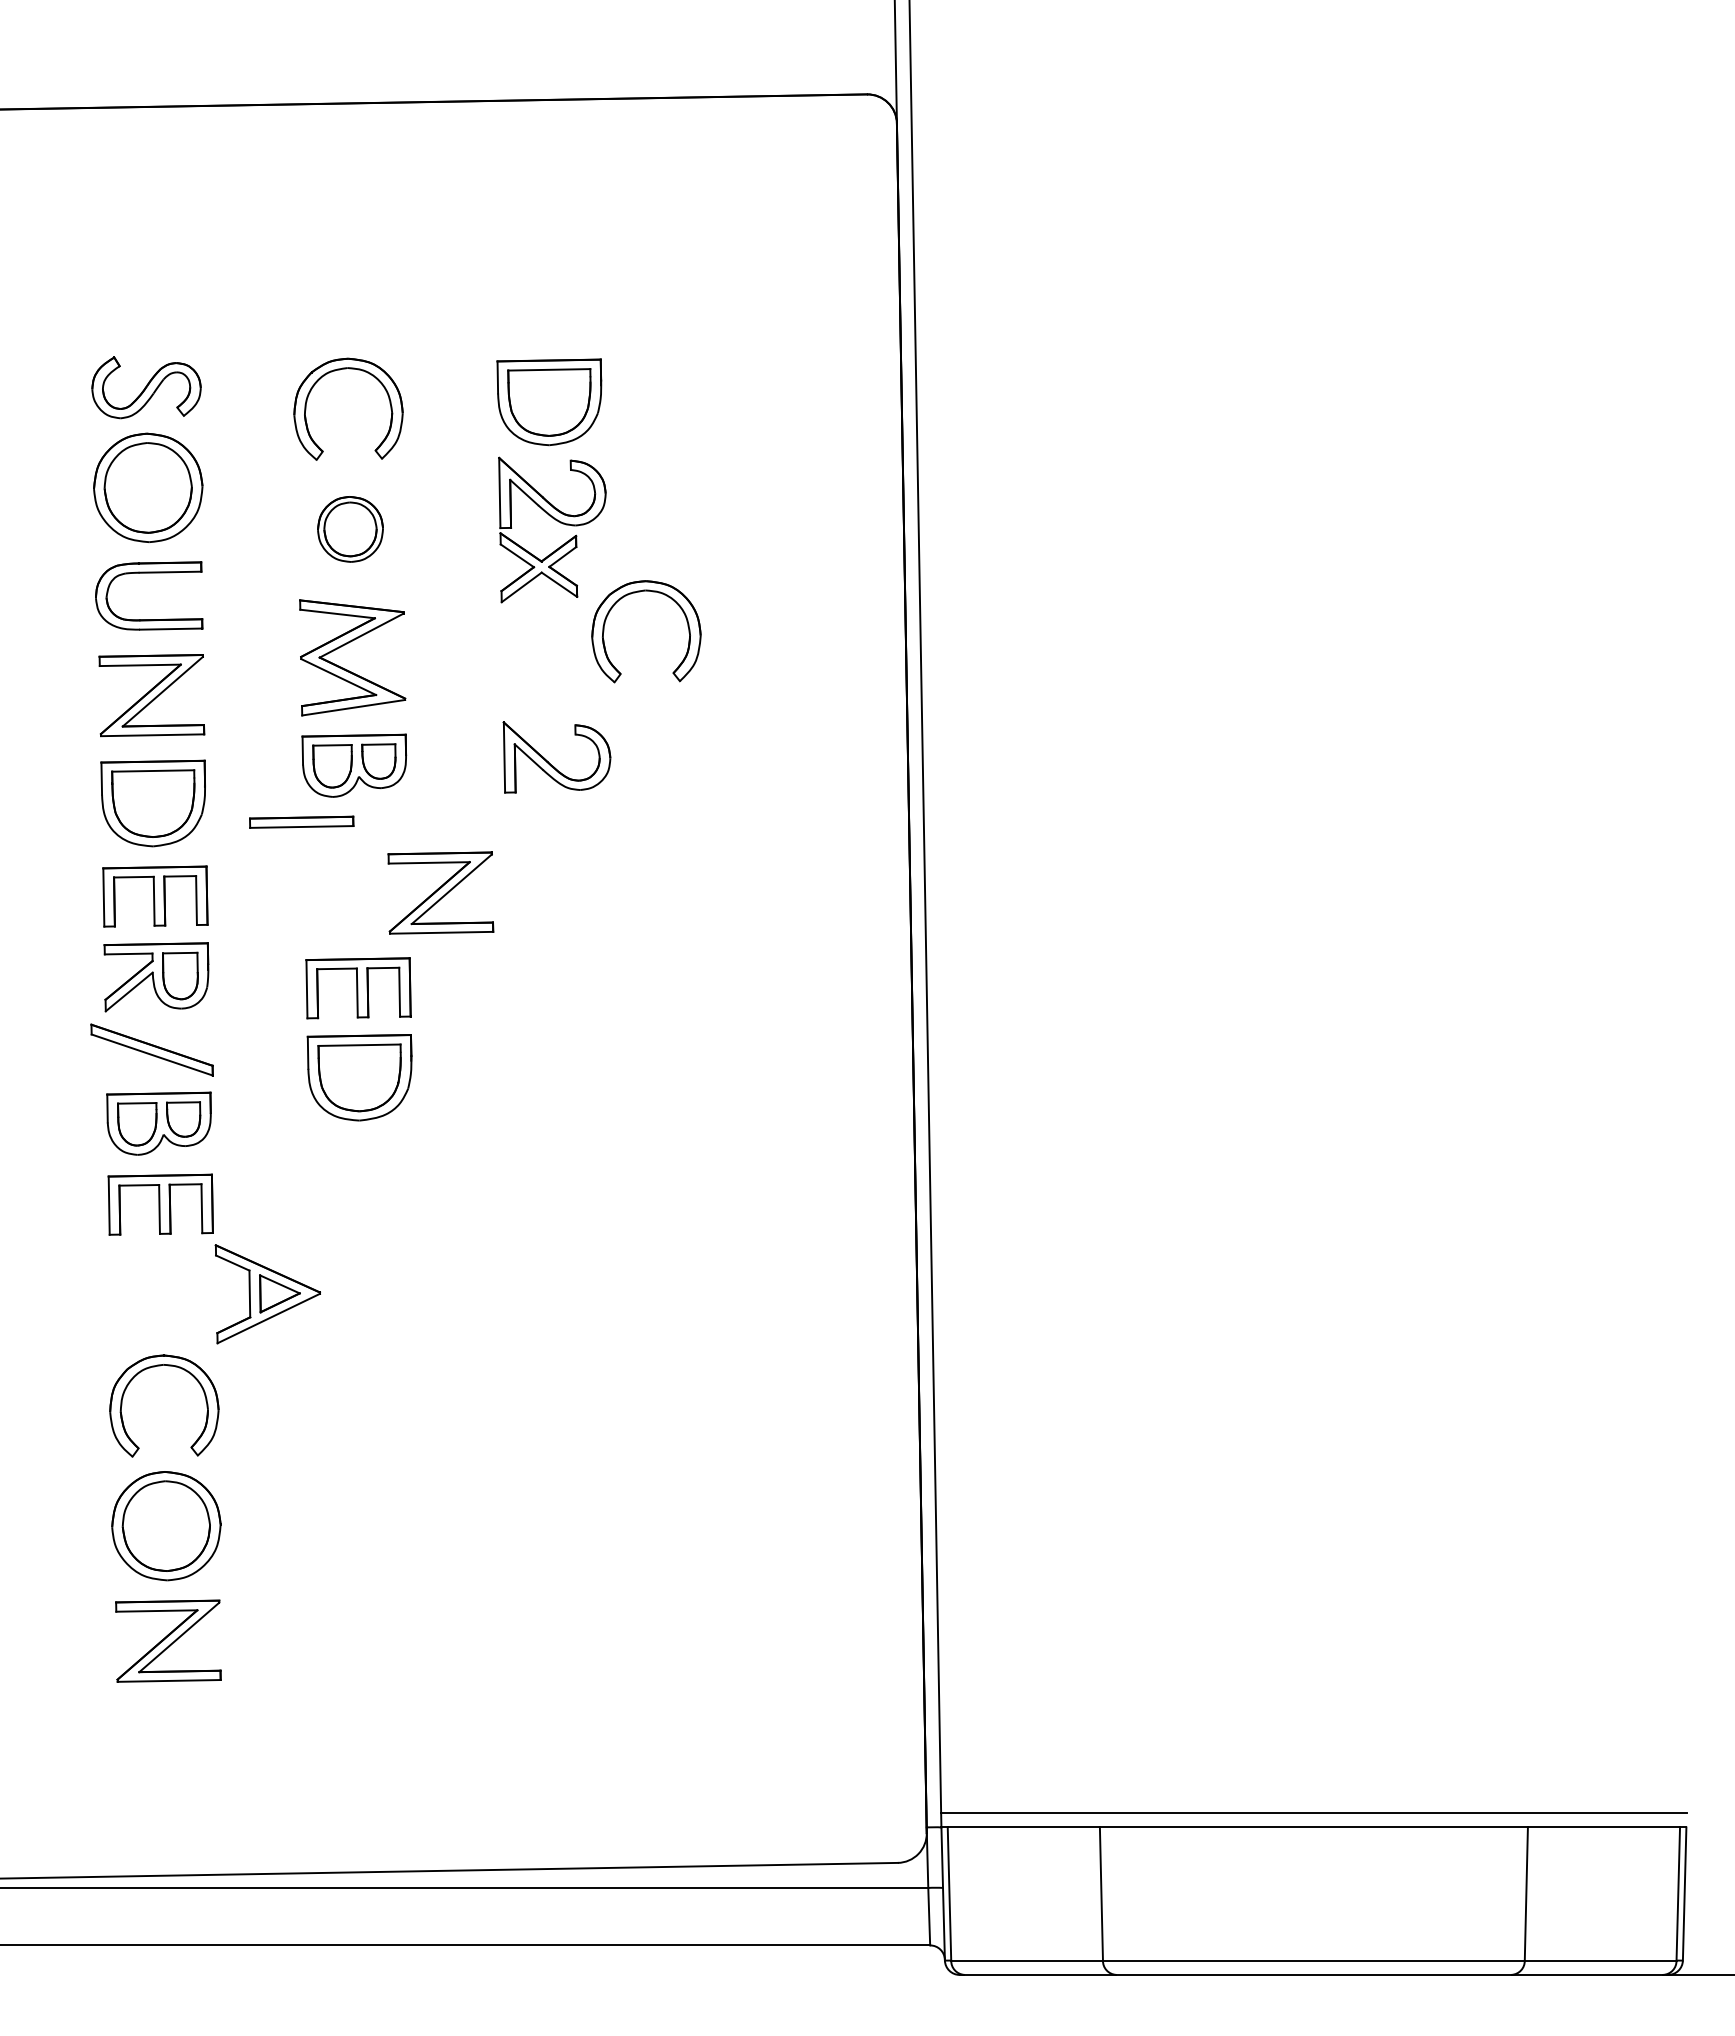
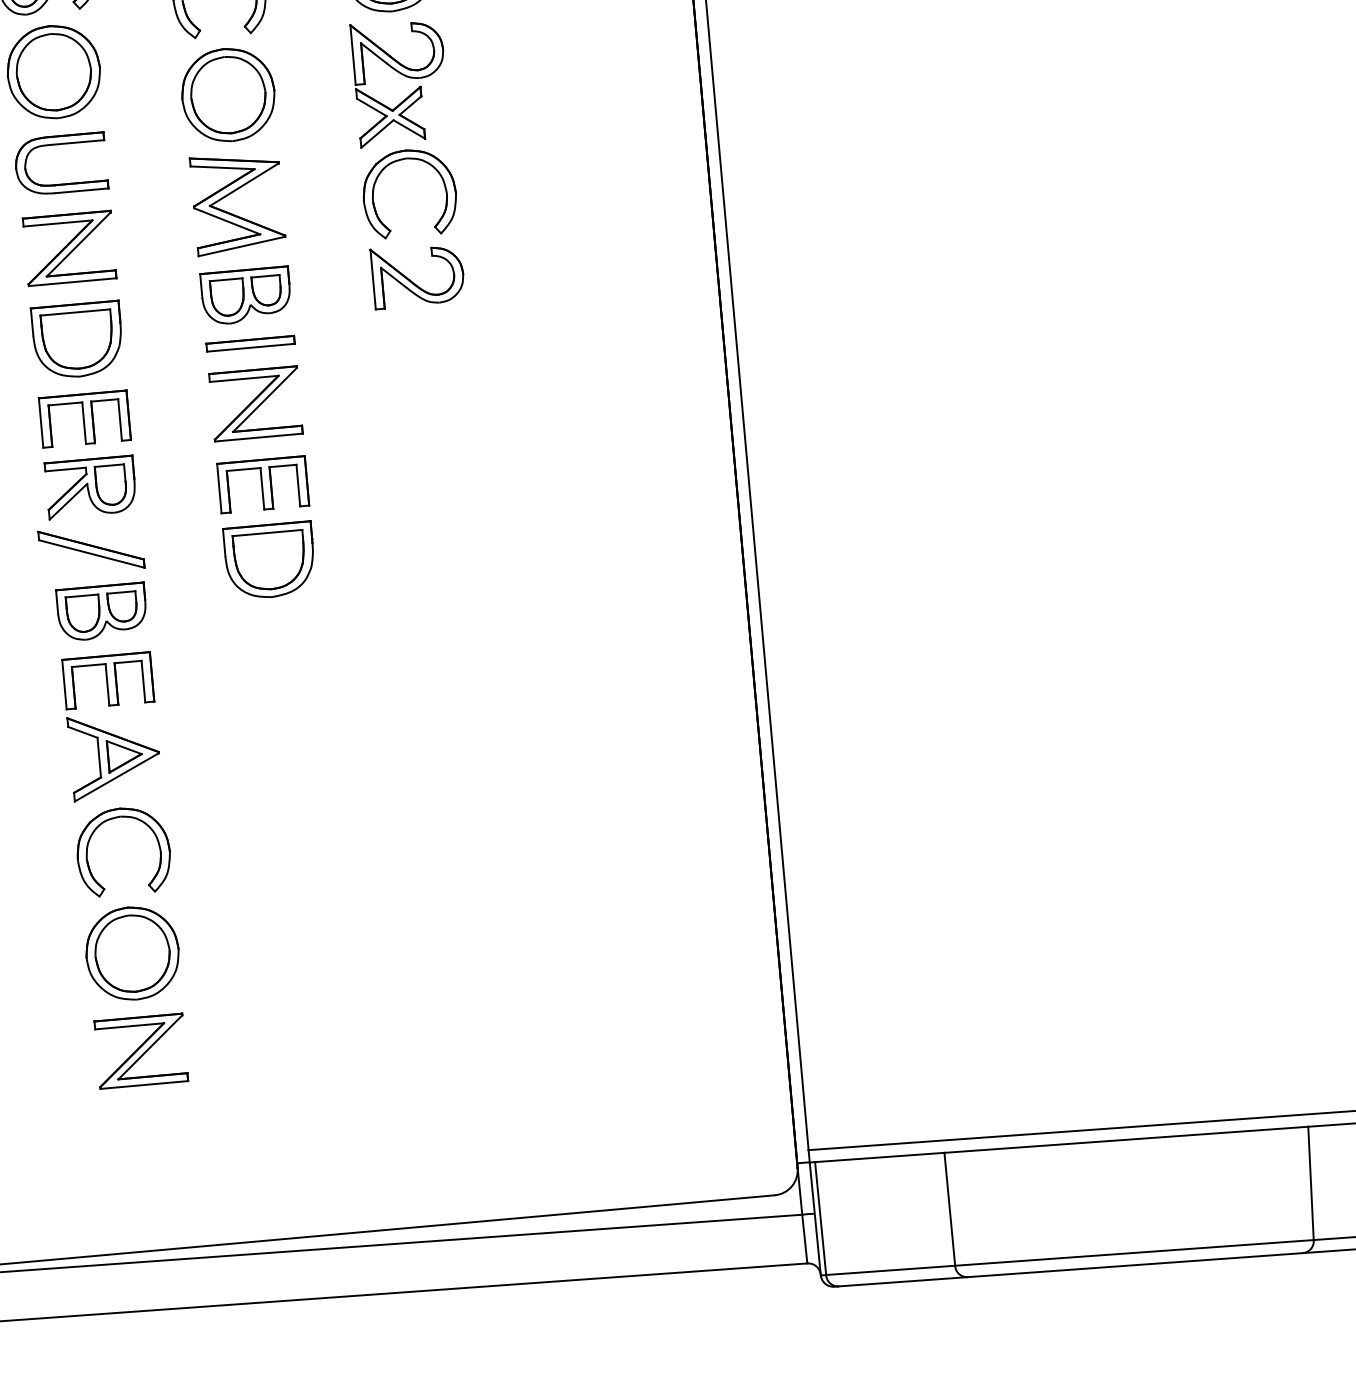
part: (350, 529) -> (228, 95), size x1.67
part: (640, 592) -> (402, 160), moved
part: (301, 821) -> (250, 343), moved
part: (440, 892) -> (255, 403), moved
part: (267, 1294) -> (114, 756), moved

